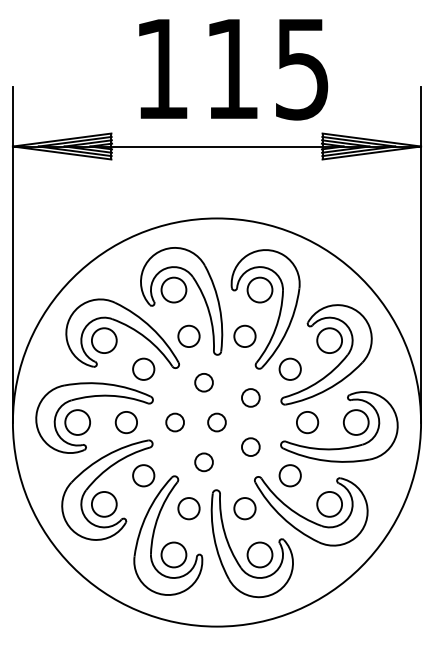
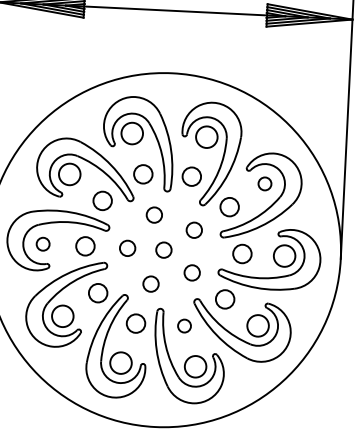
circle: (329, 340) -> (264, 183), size x0.6
circle: (77, 422) -> (43, 244), size x0.6
circle: (244, 508) -> (184, 325), size x0.7

